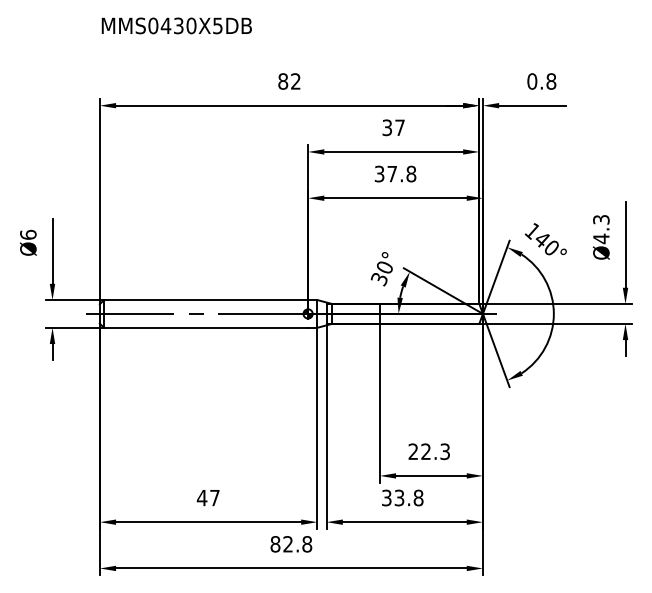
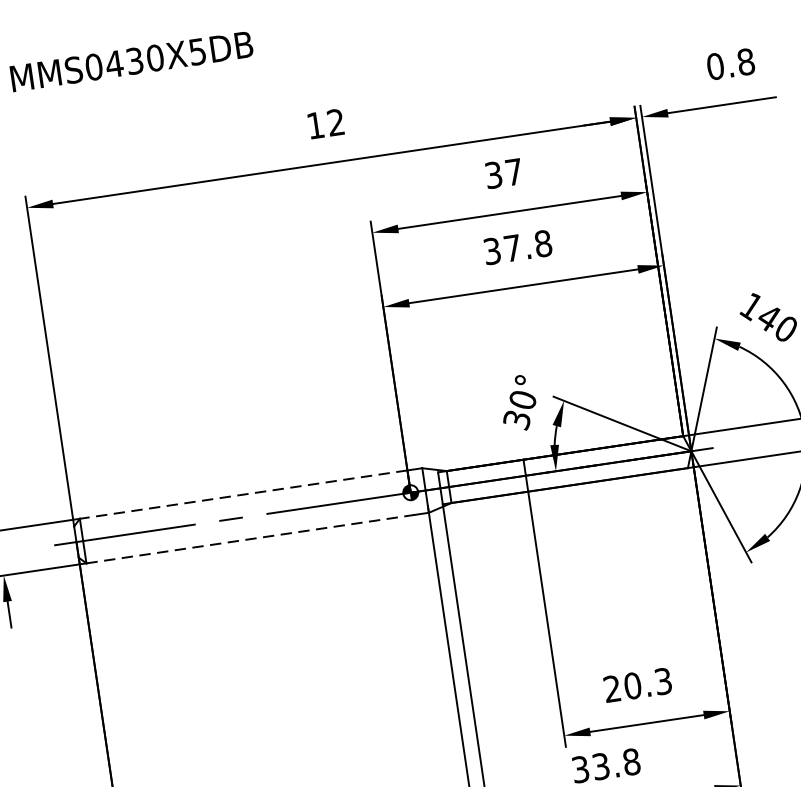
text: (283, 81) -> (316, 125), 82 -> 12
line: (205, 300) -> (242, 495), solid -> dashed
line: (206, 327) -> (250, 538), solid -> dashed
text: (426, 451) -> (633, 685), 22.3 -> 20.3

